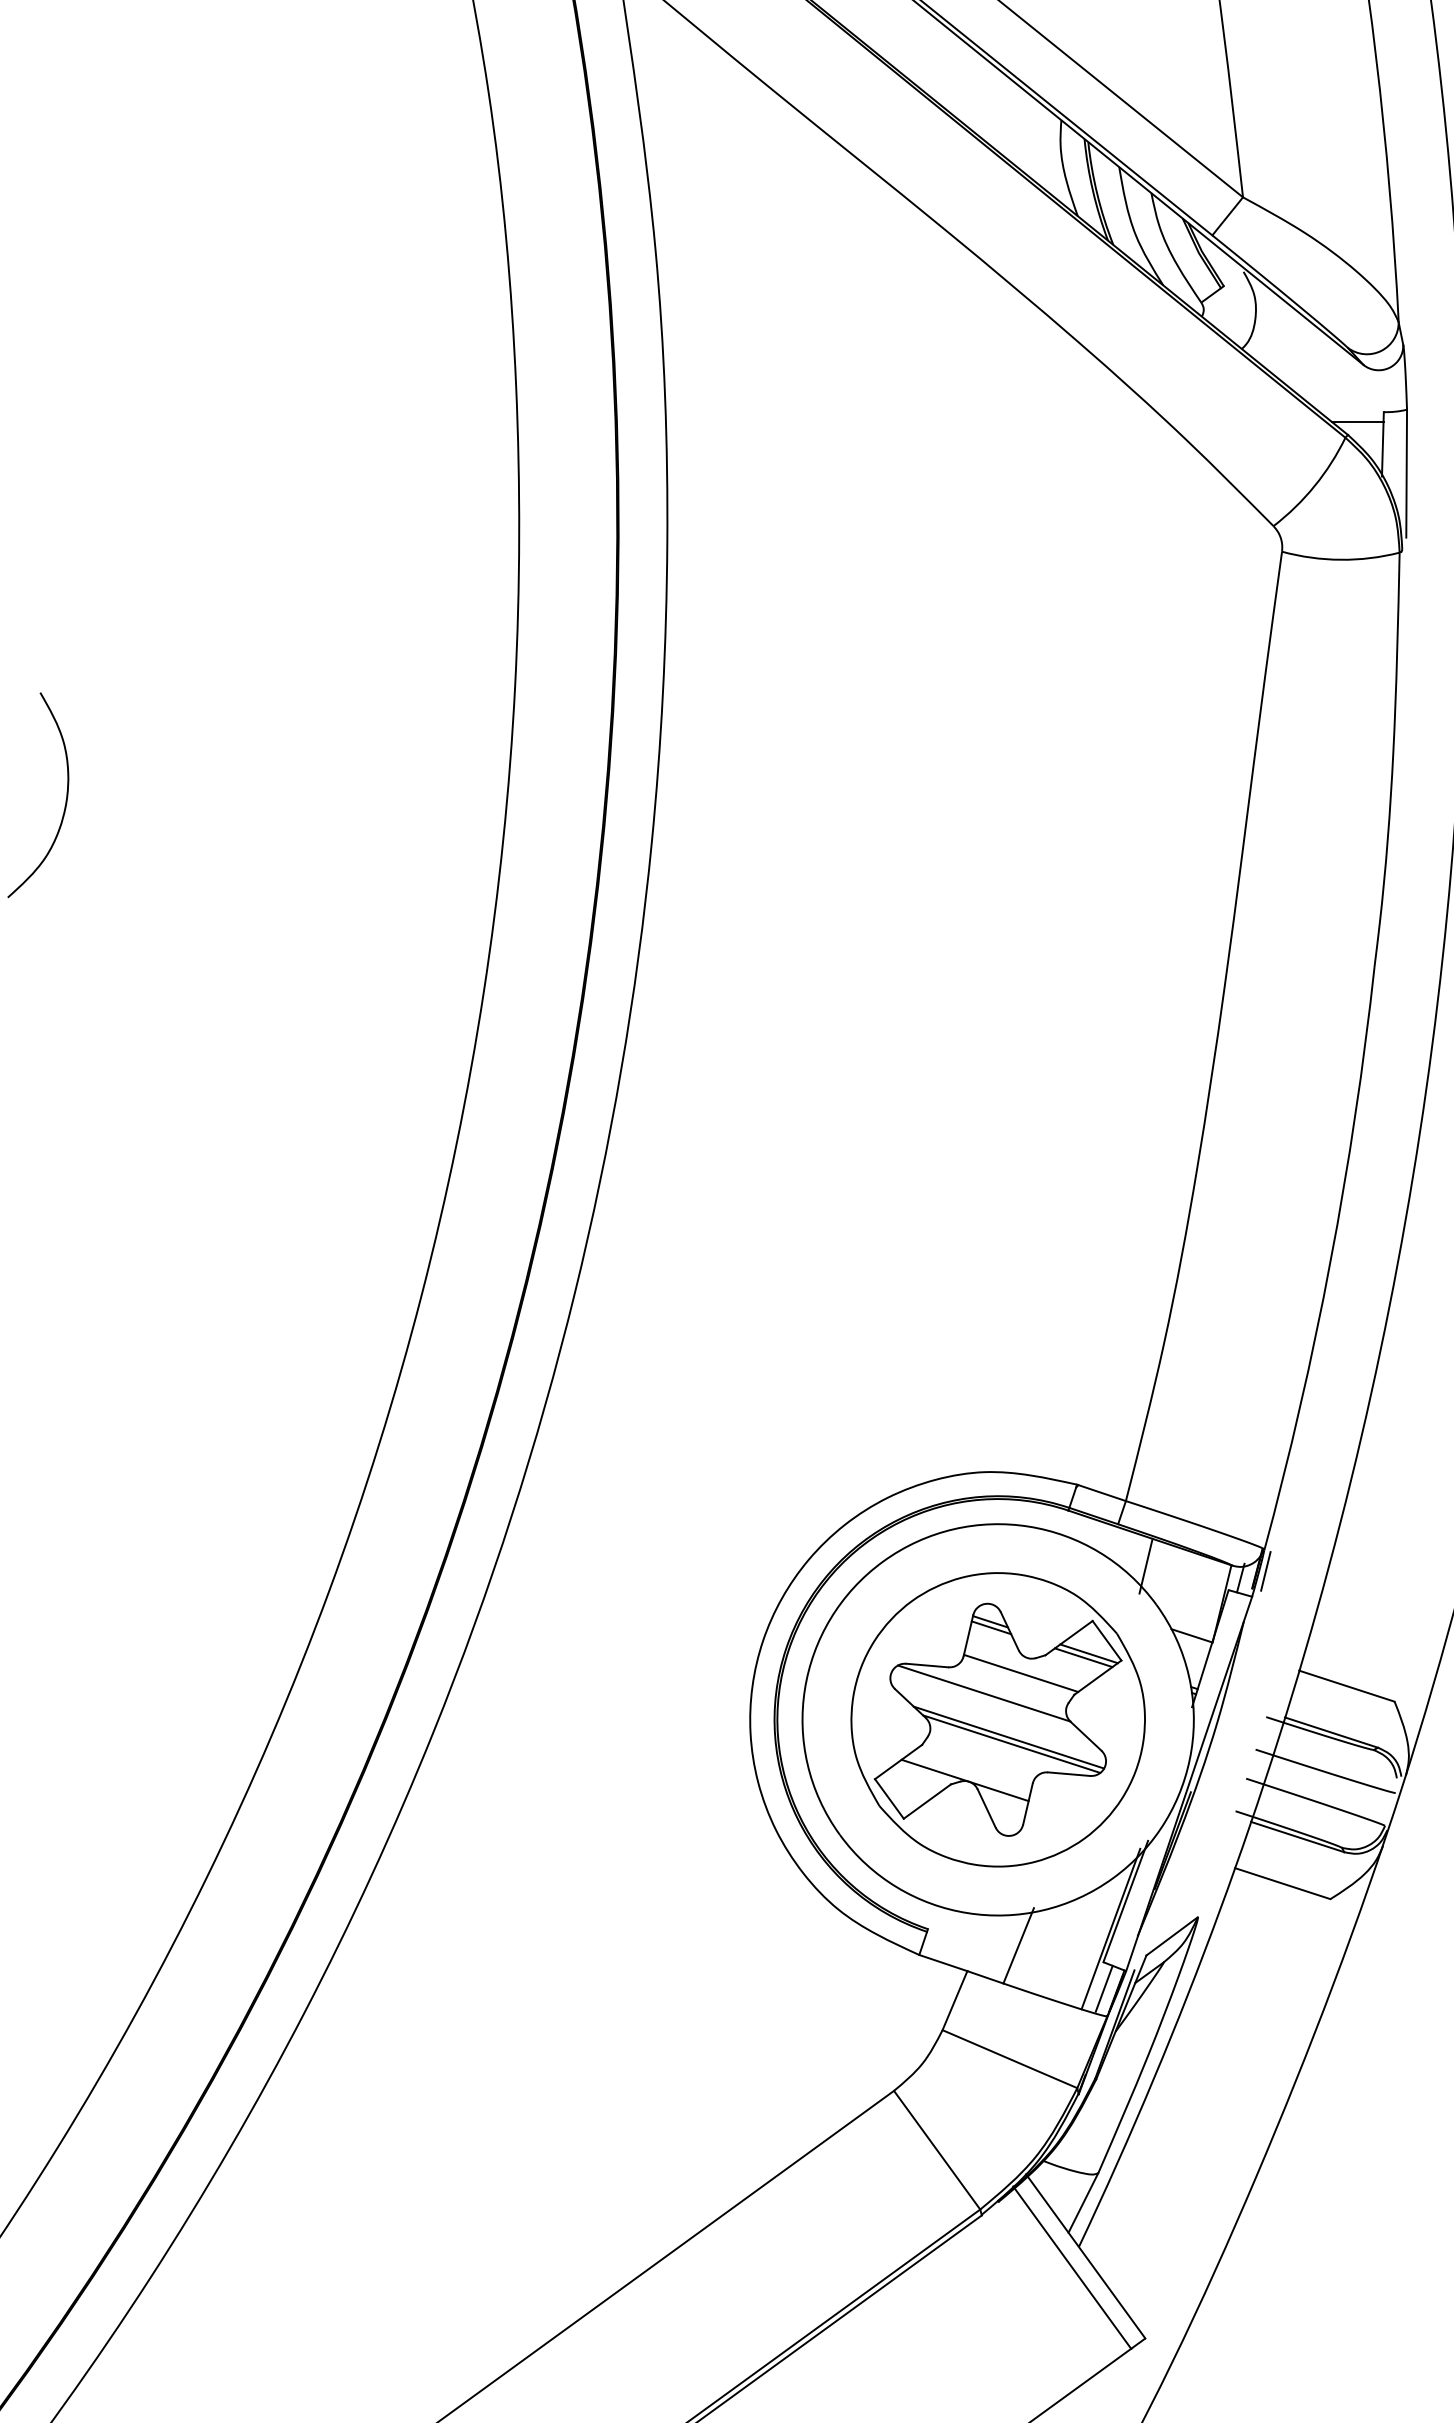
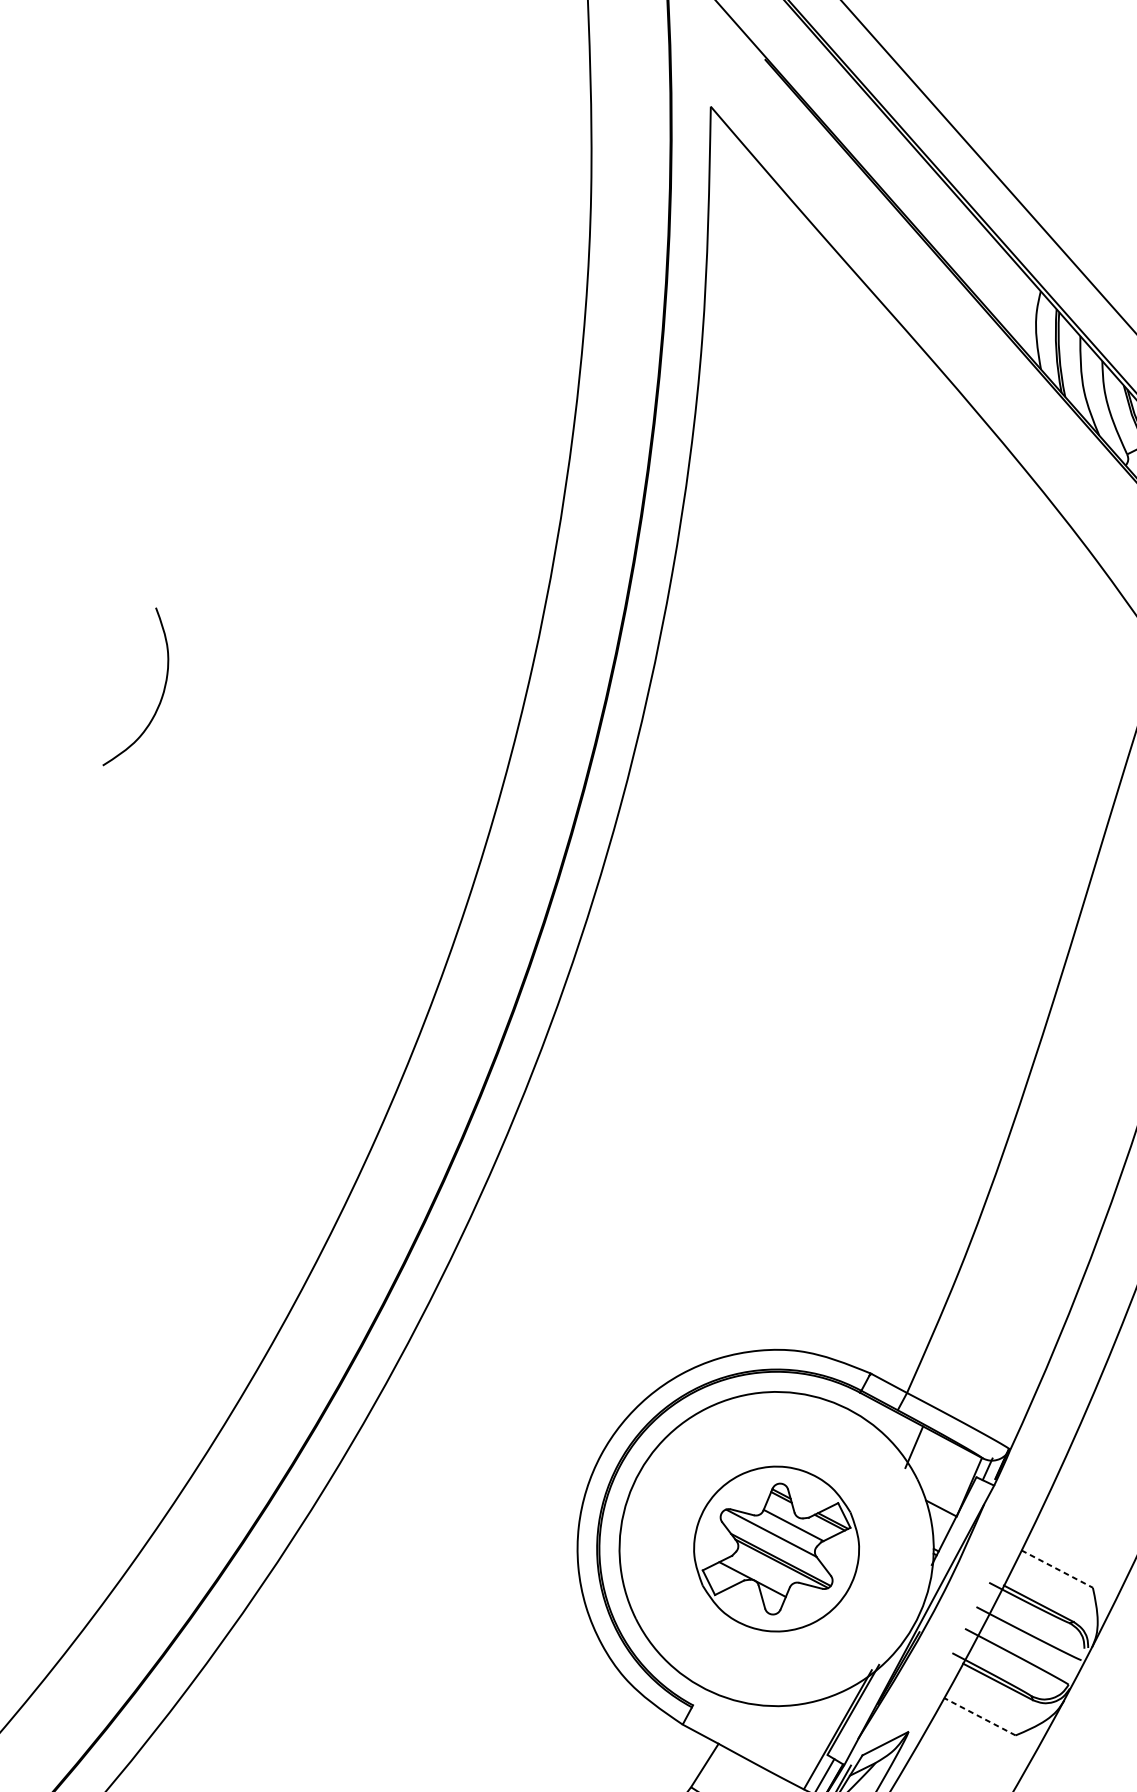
line: (1265, 1571) -> (1008, 1467), removed
line: (1347, 1686) -> (1057, 1569), solid -> dashed
part: (997, 1719) -> (776, 1548), size x0.7
line: (1282, 1883) -> (979, 1716), solid -> dashed
line: (1018, 1945) -> (762, 1730), removed

